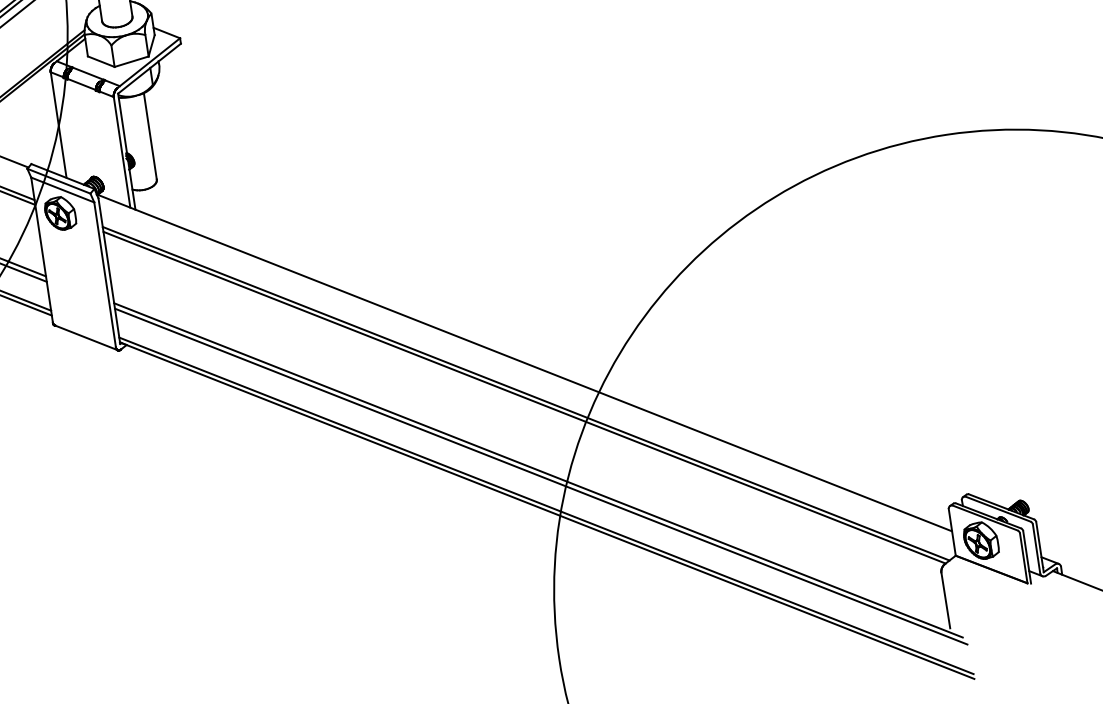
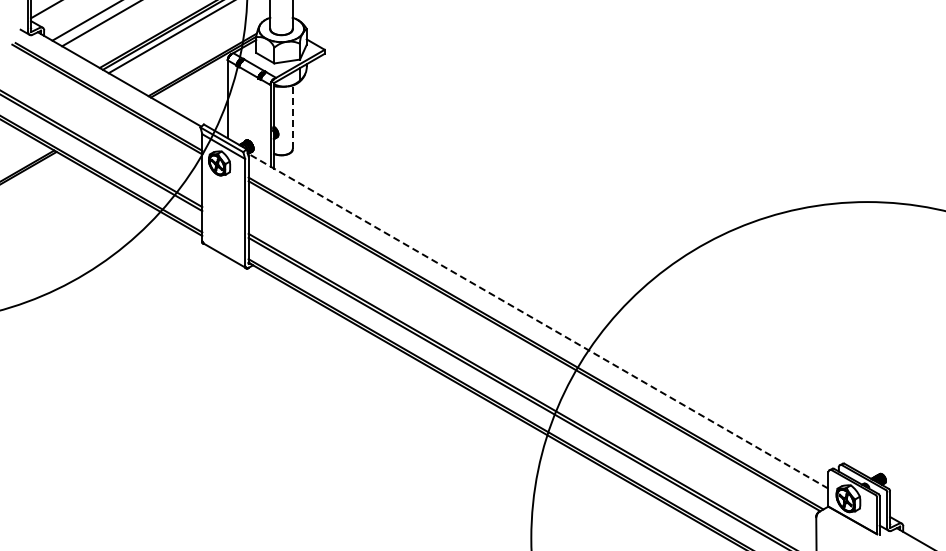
line: (150, 136) -> (292, 117), solid -> dashed
line: (523, 362) -> (537, 320), solid -> dashed

